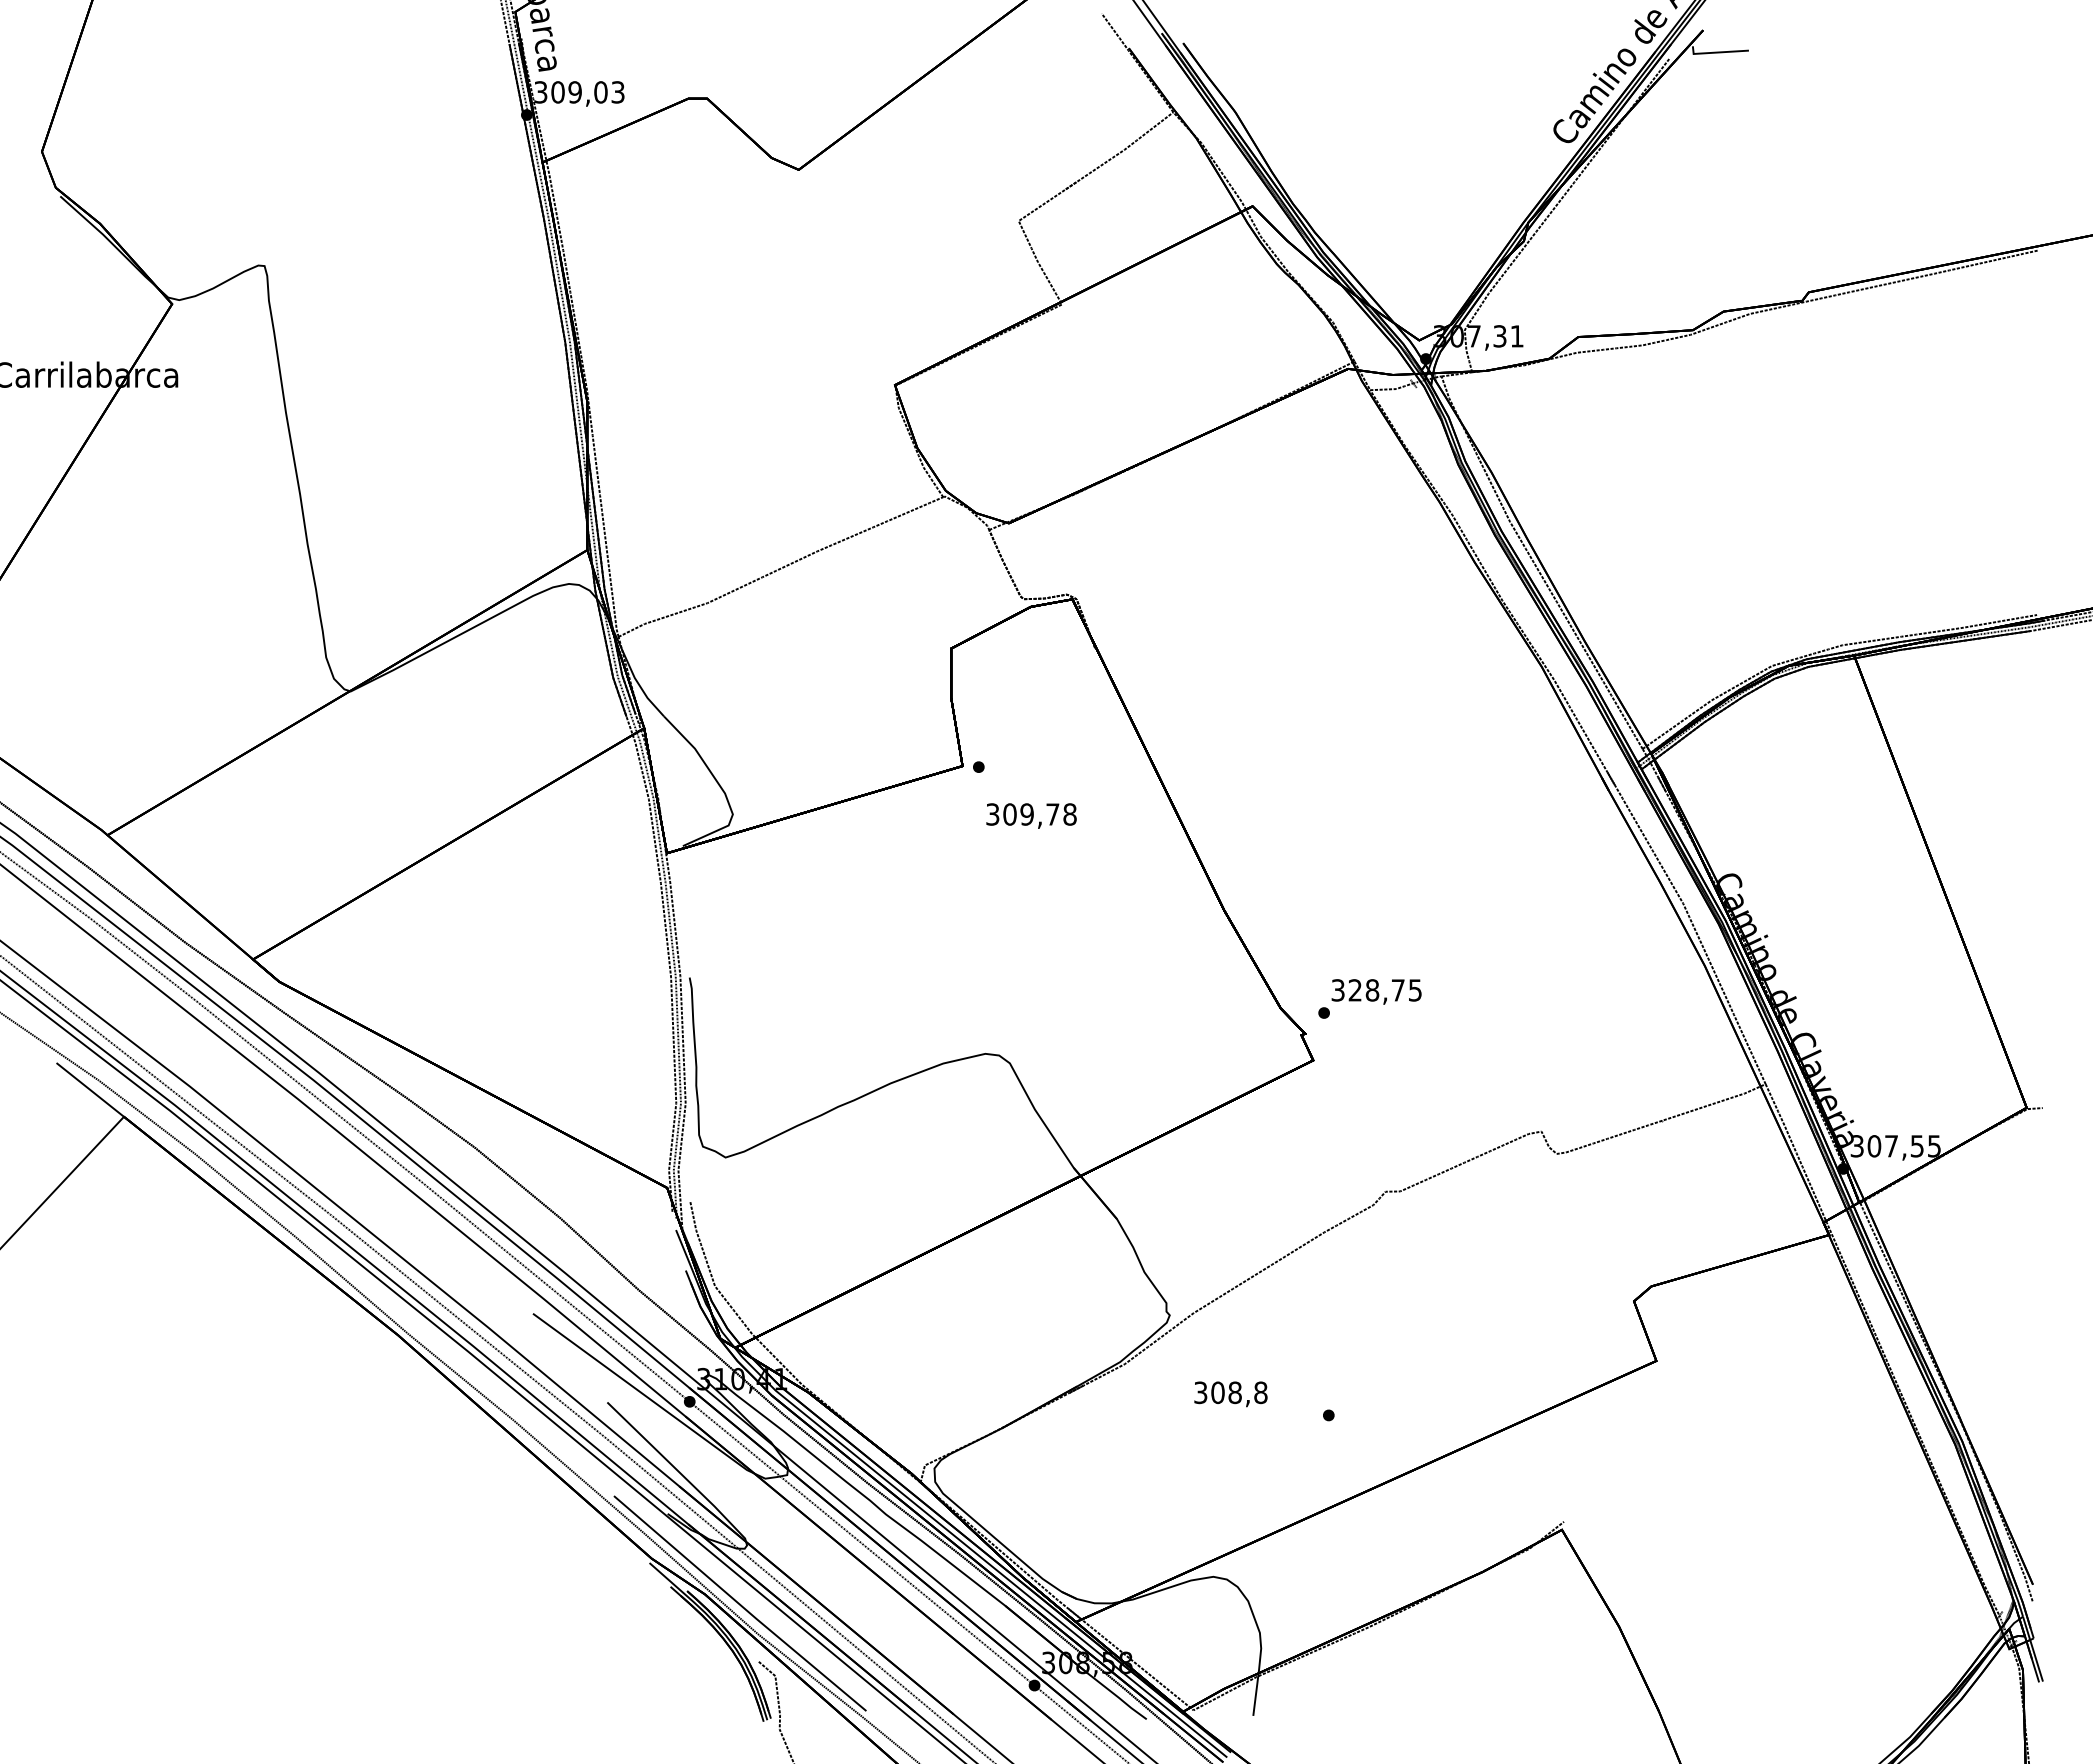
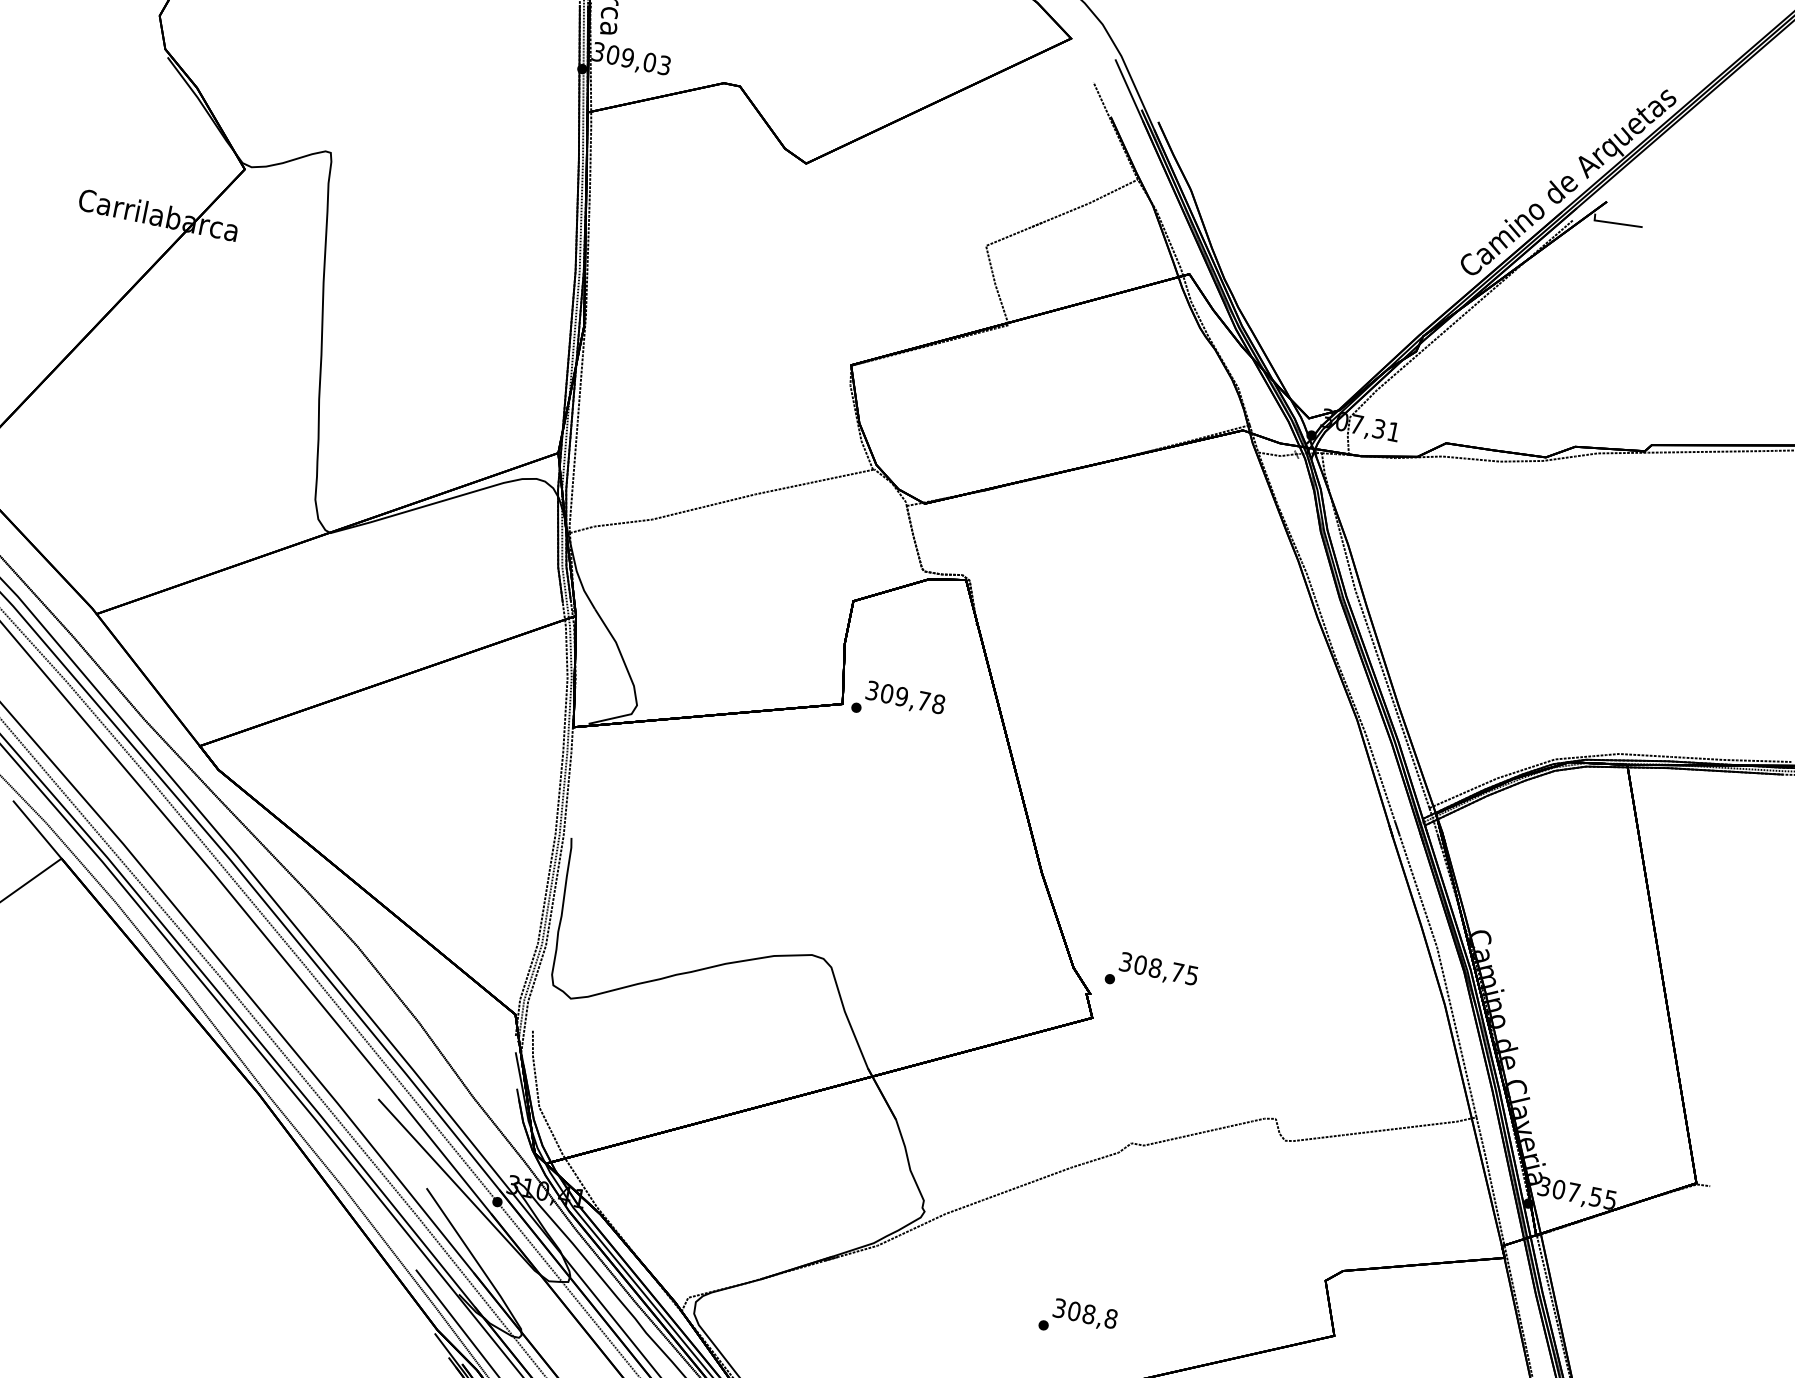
text: (1031, 815) -> (905, 698), moved
text: (1355, 990) -> (1140, 965), 328,75 -> 308,75
text: (1230, 1394) -> (1084, 1315), moved

